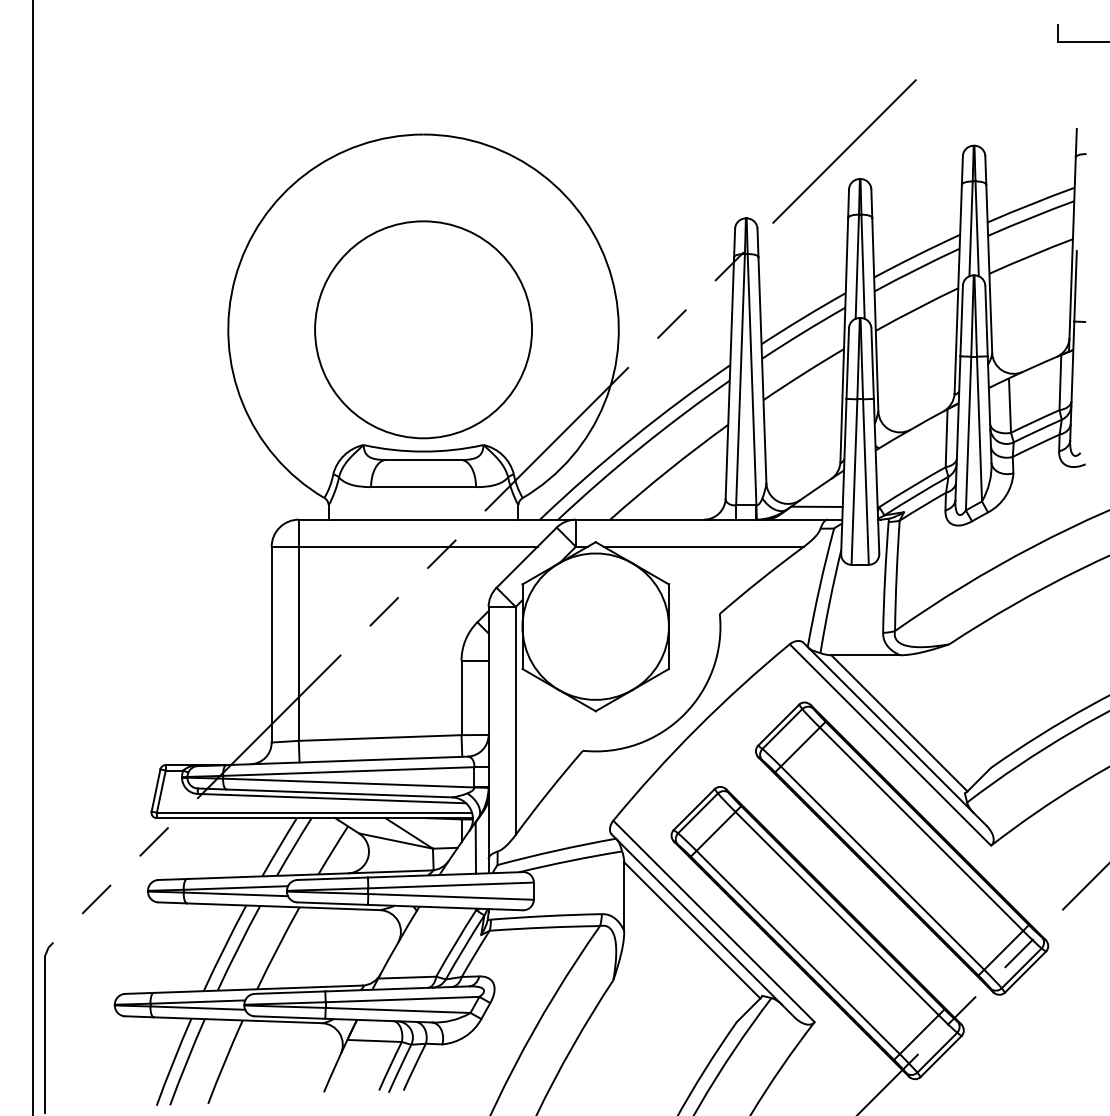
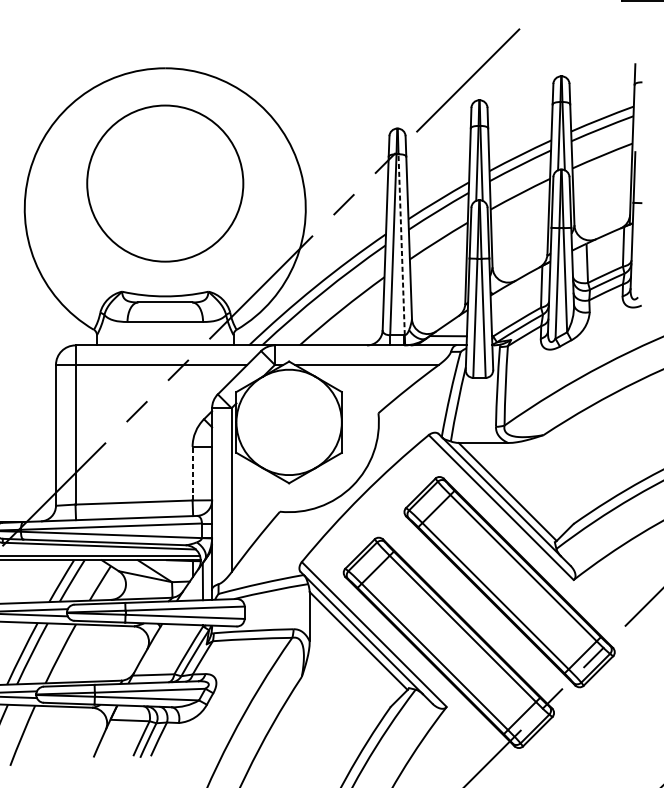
circle: (423, 329) -> (165, 183), moved
line: (752, 379) -> (401, 244), solid -> dashed
line: (461, 697) -> (192, 473), solid -> dashed

